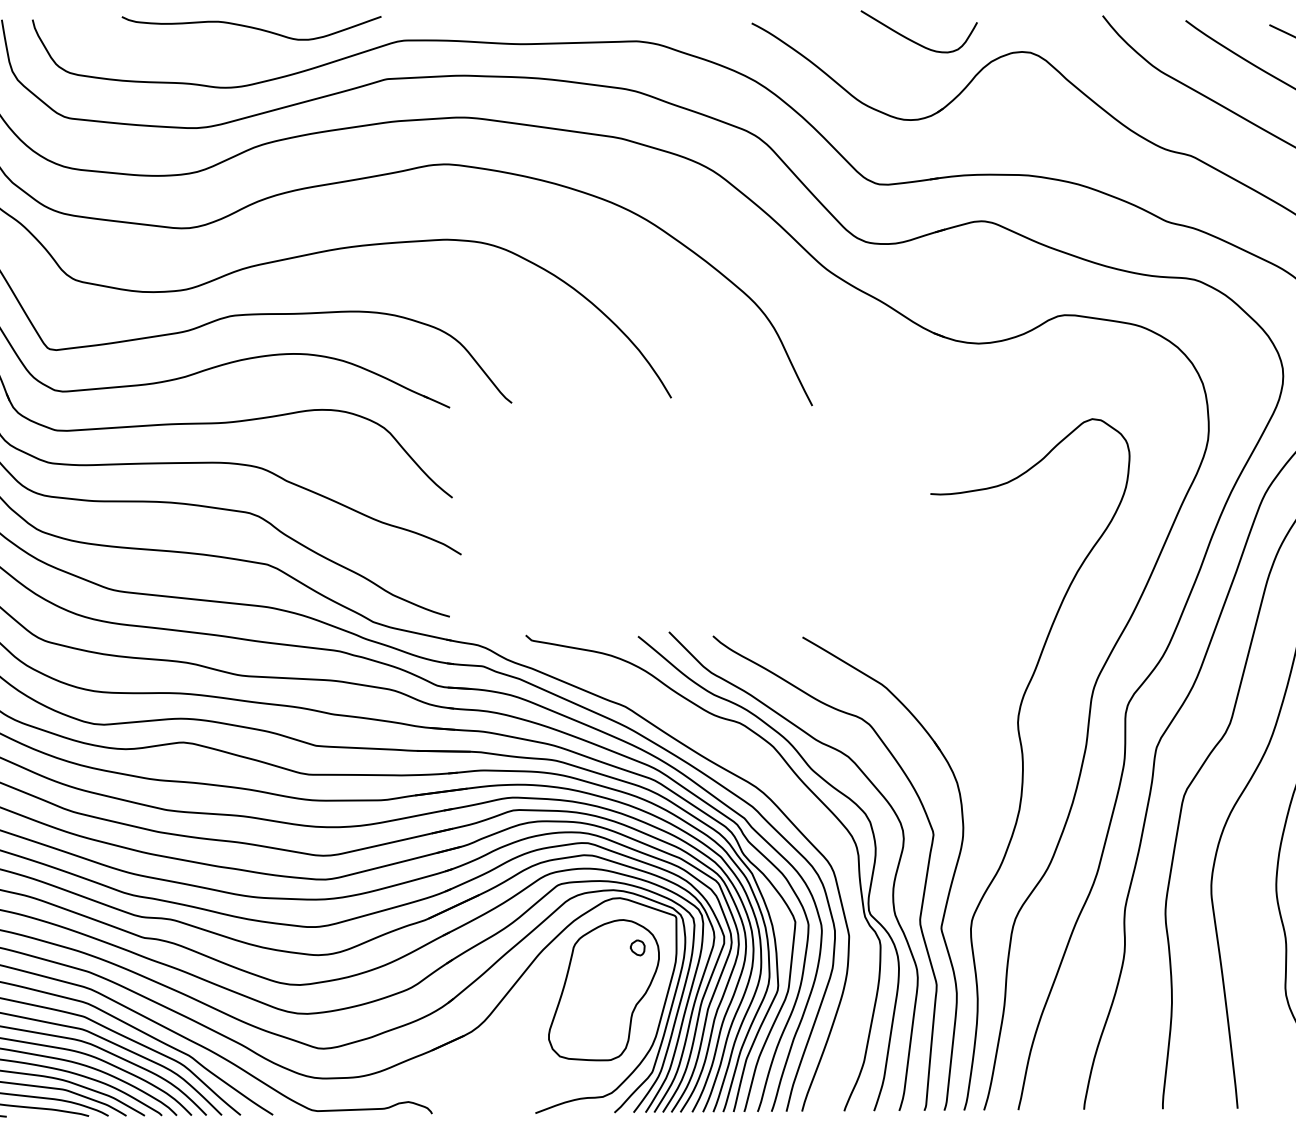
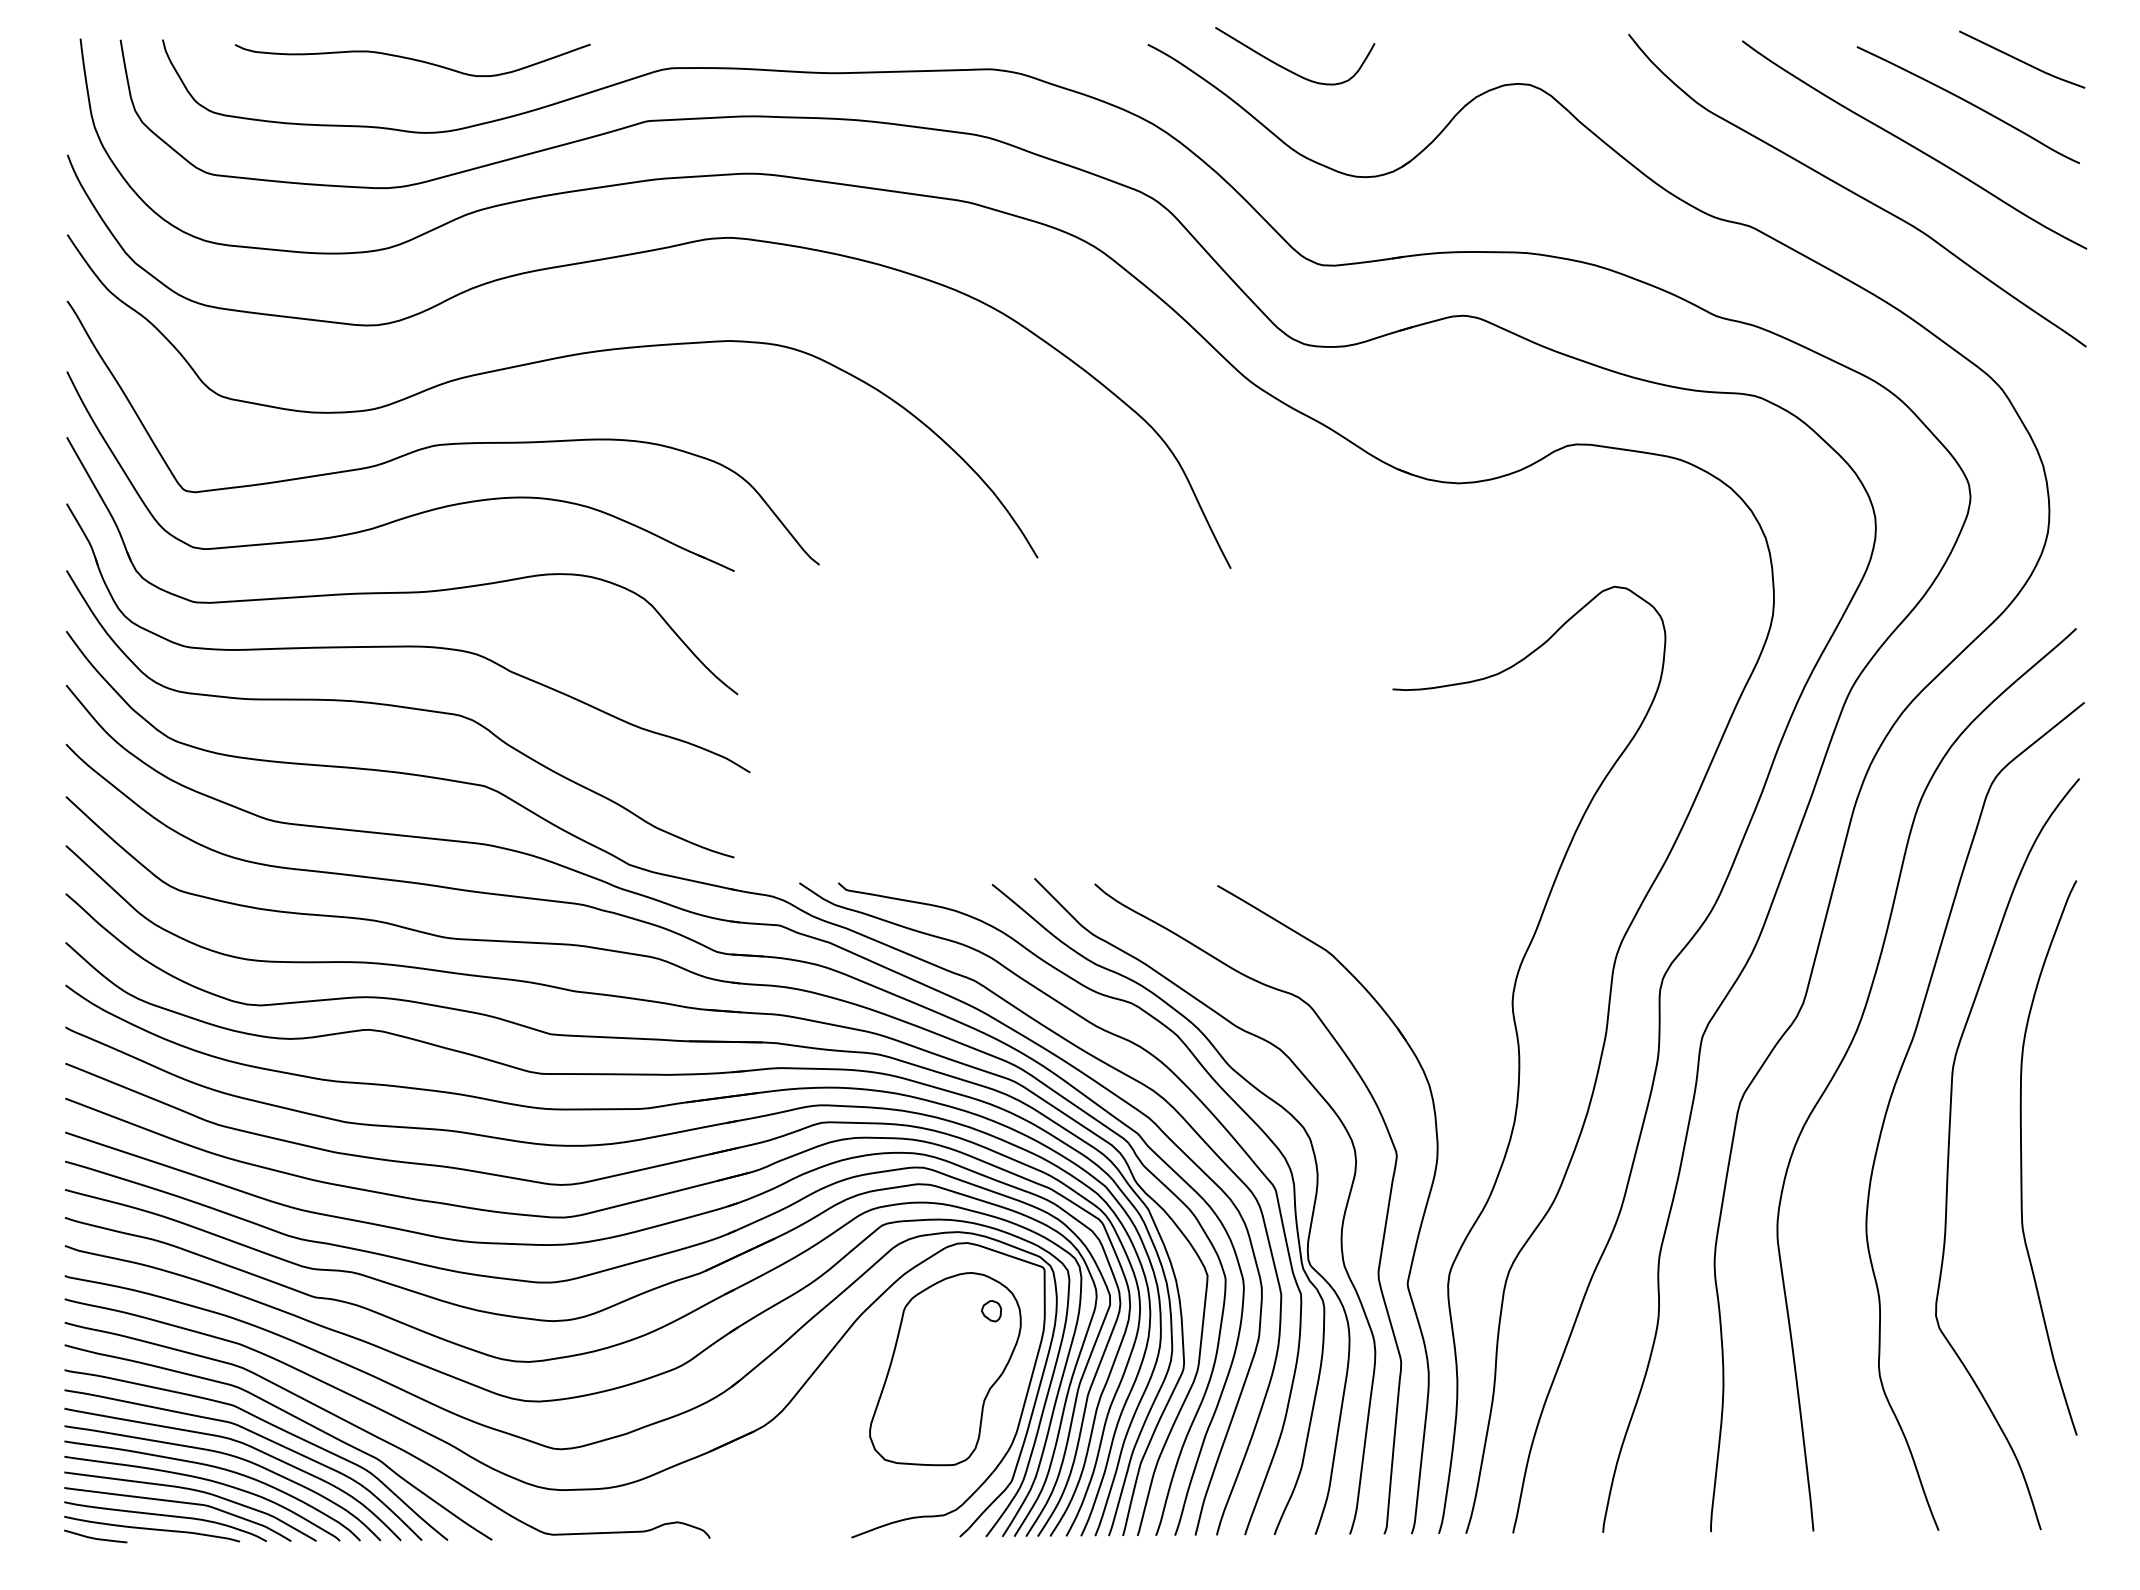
curve: (251, 27) -> (412, 59), moved
curve: (915, 41) -> (1289, 69), moved
curve: (774, 778) -> (1178, 1079), added

